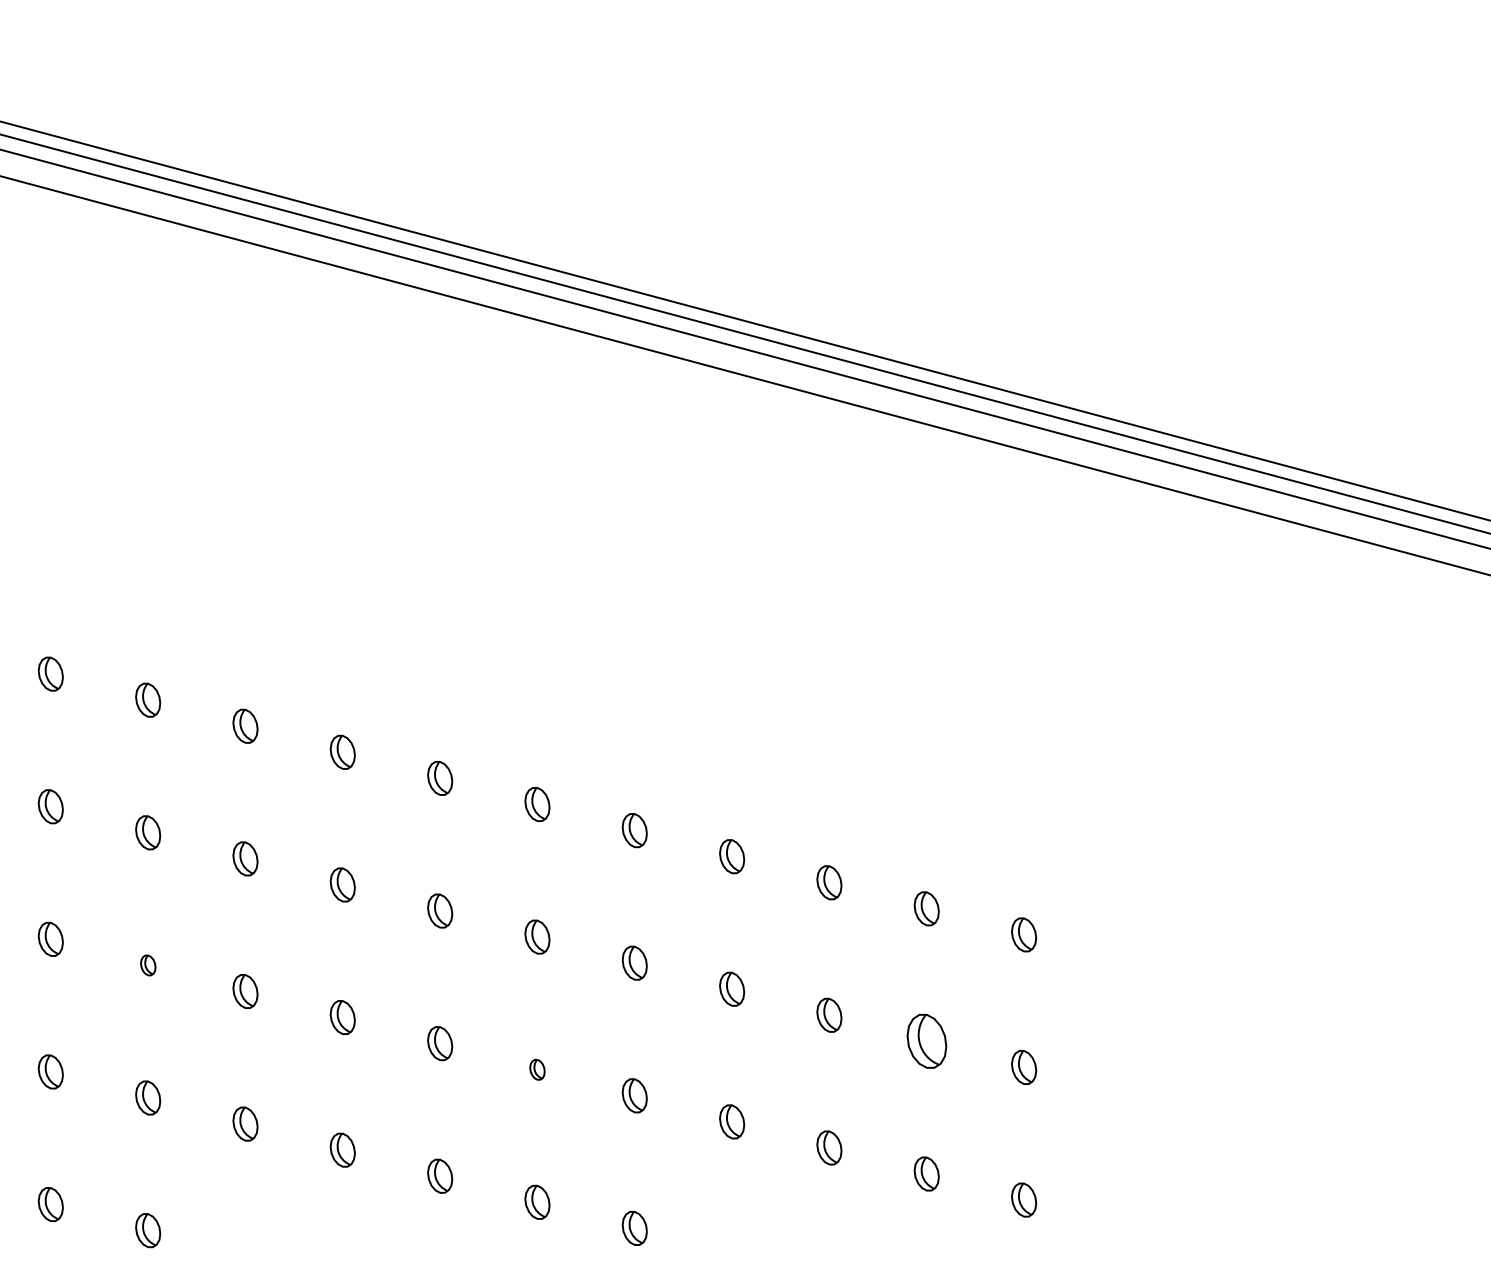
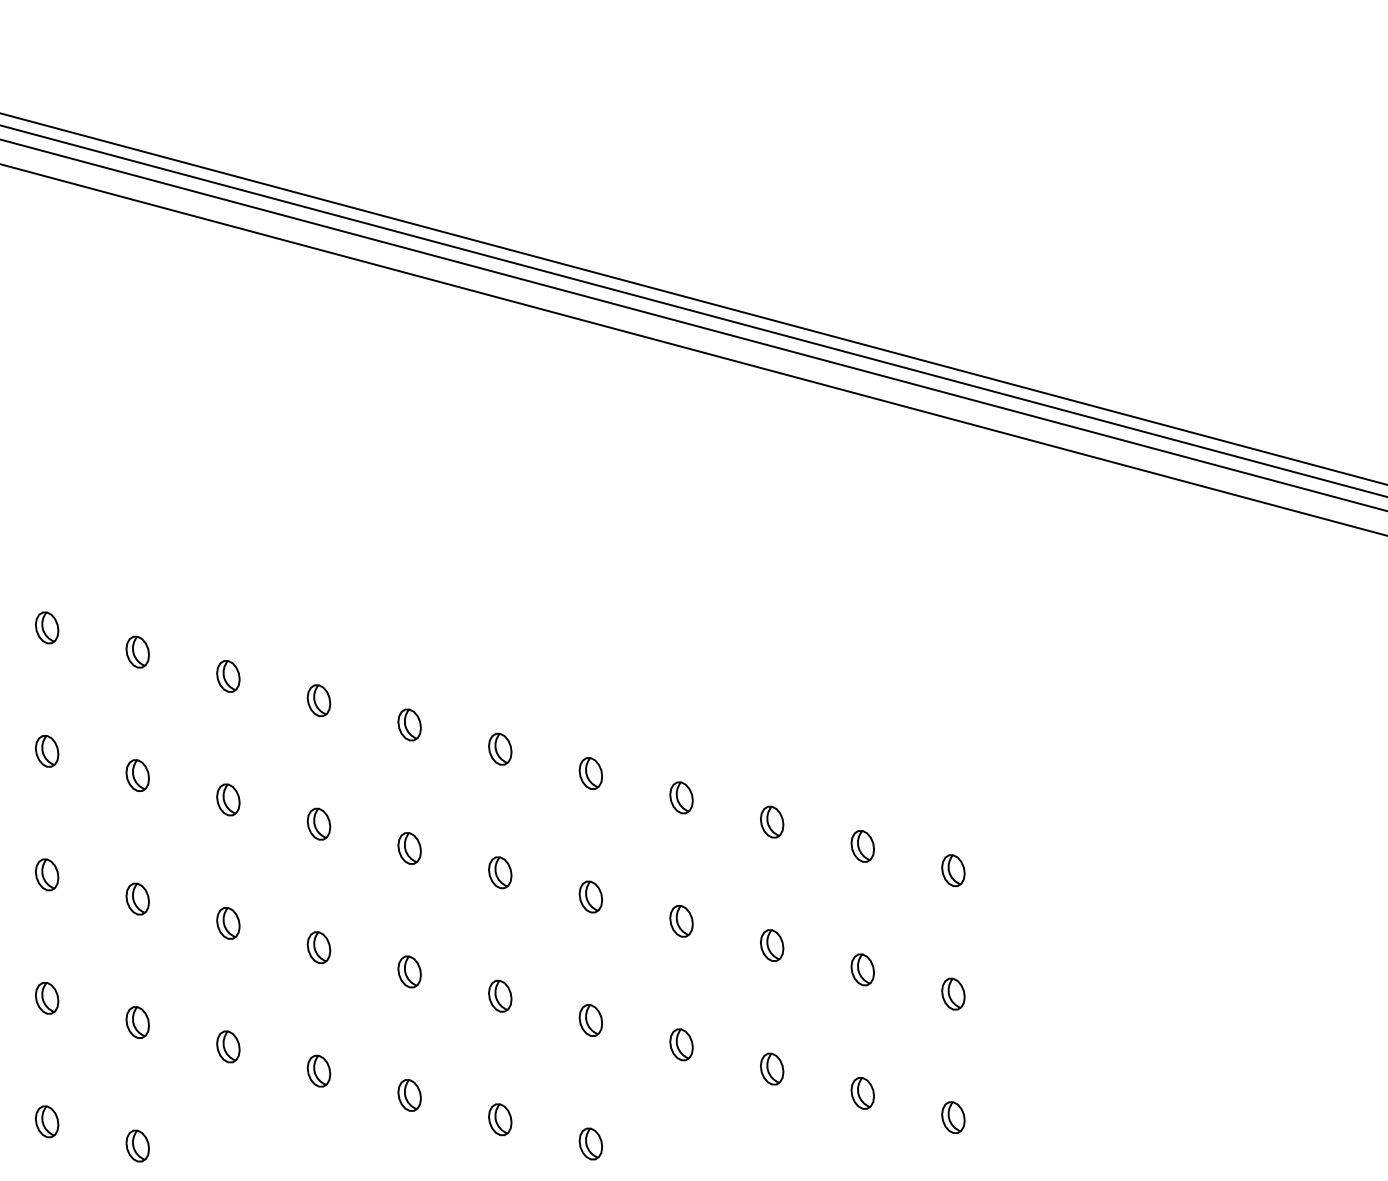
part: (148, 965) -> (138, 899), size x1.67
part: (926, 1041) -> (862, 969), size x0.62
part: (537, 1069) -> (500, 996), size x1.67

